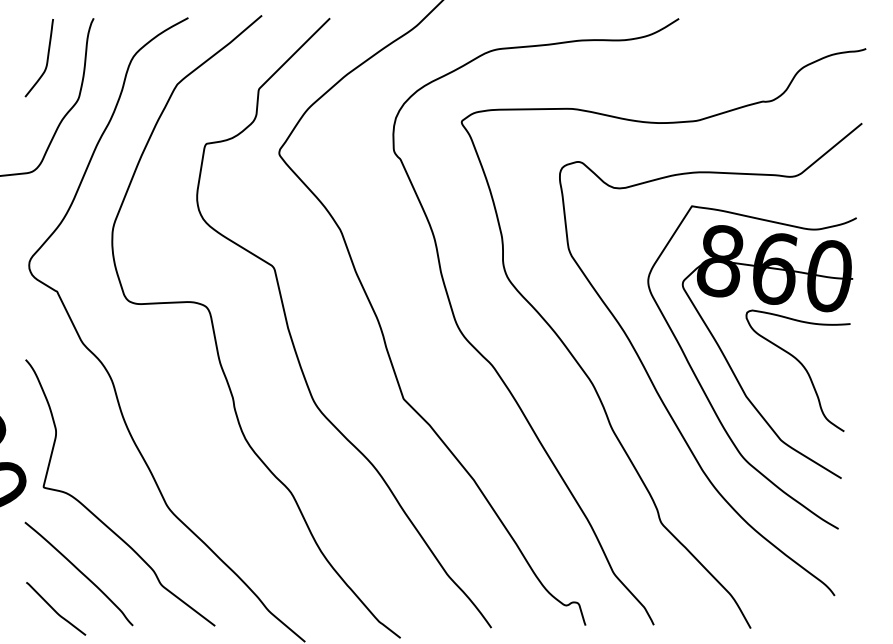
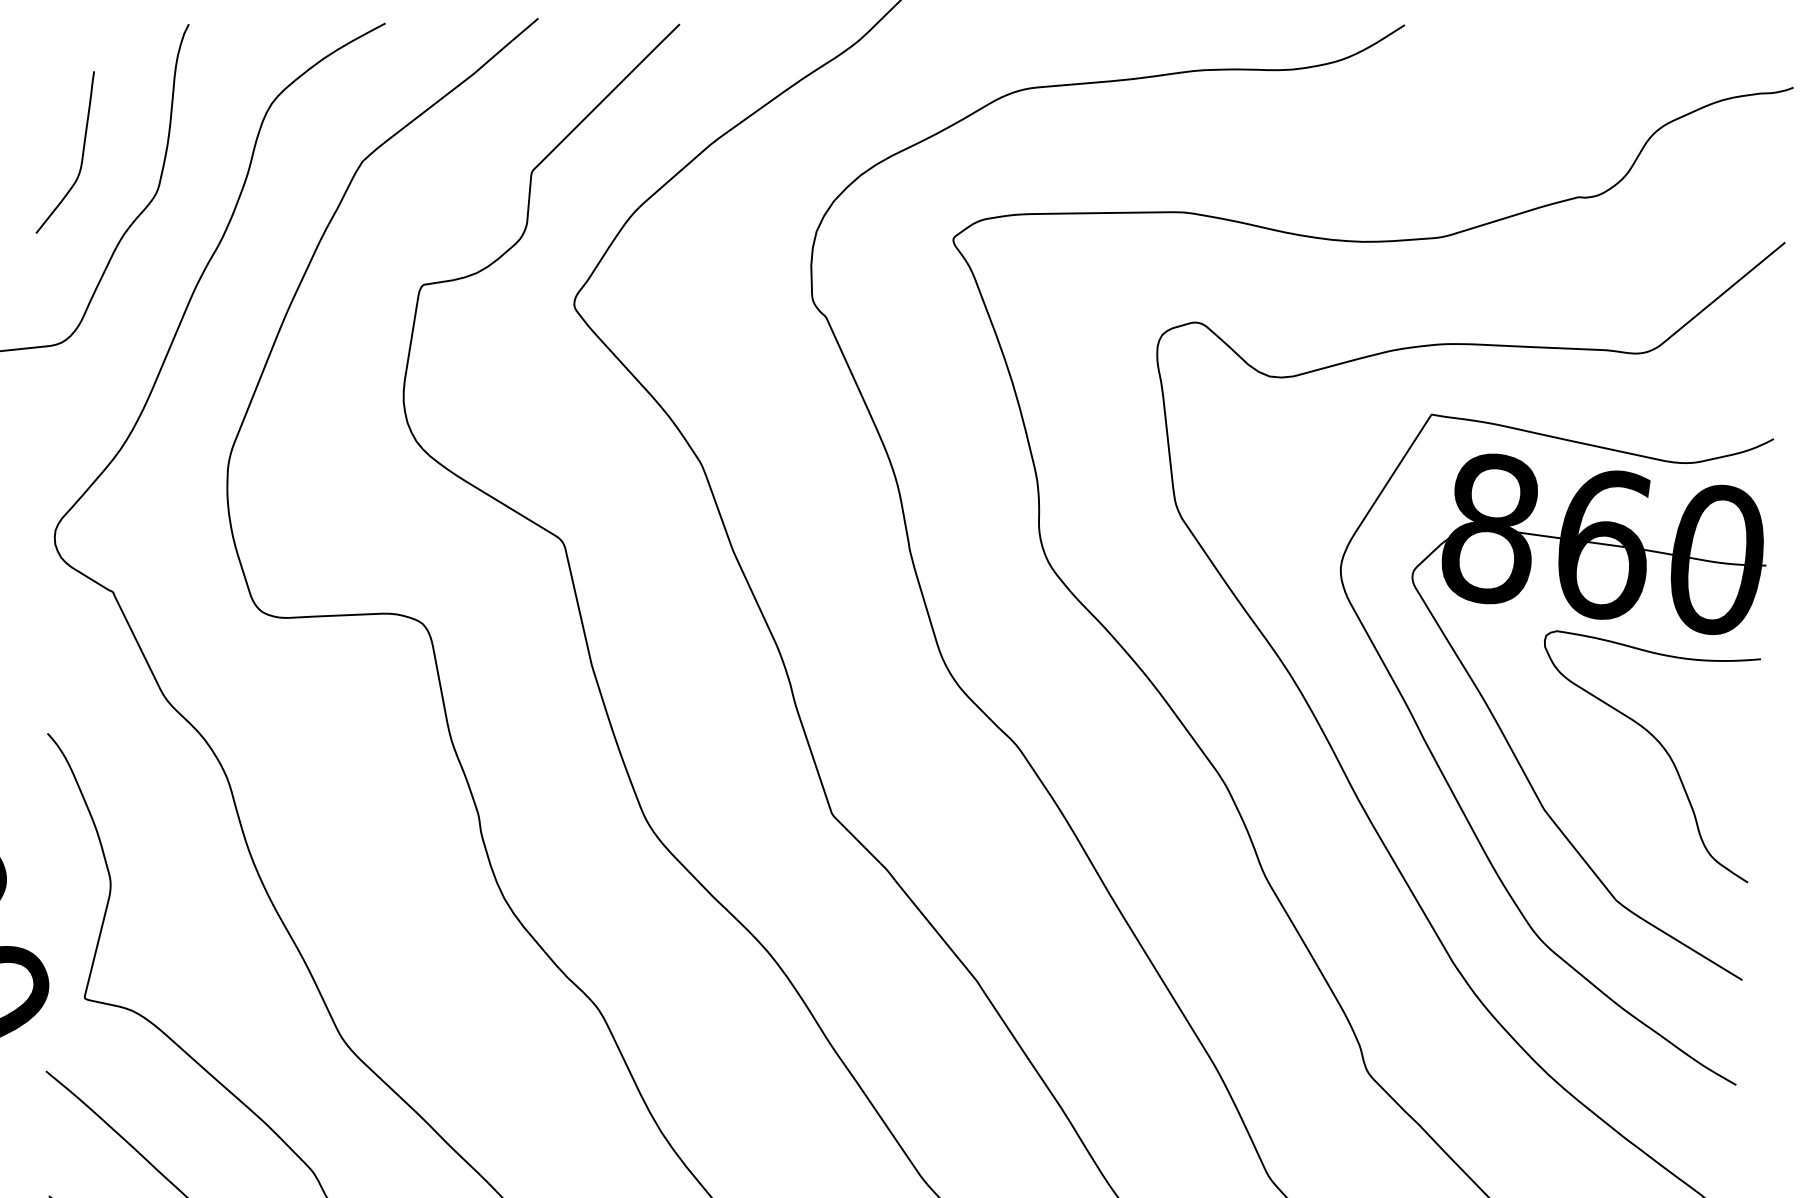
curve: (46, 59) -> (80, 155), moved

